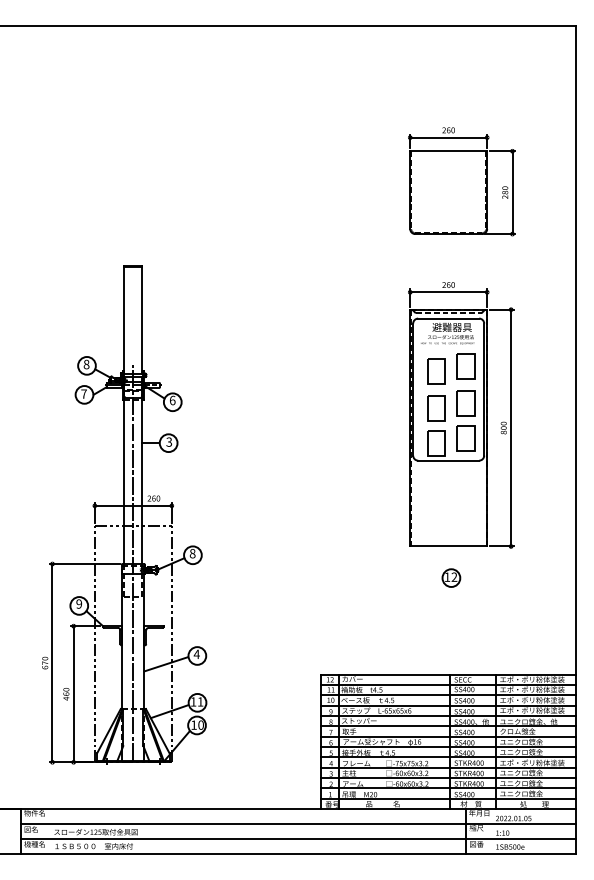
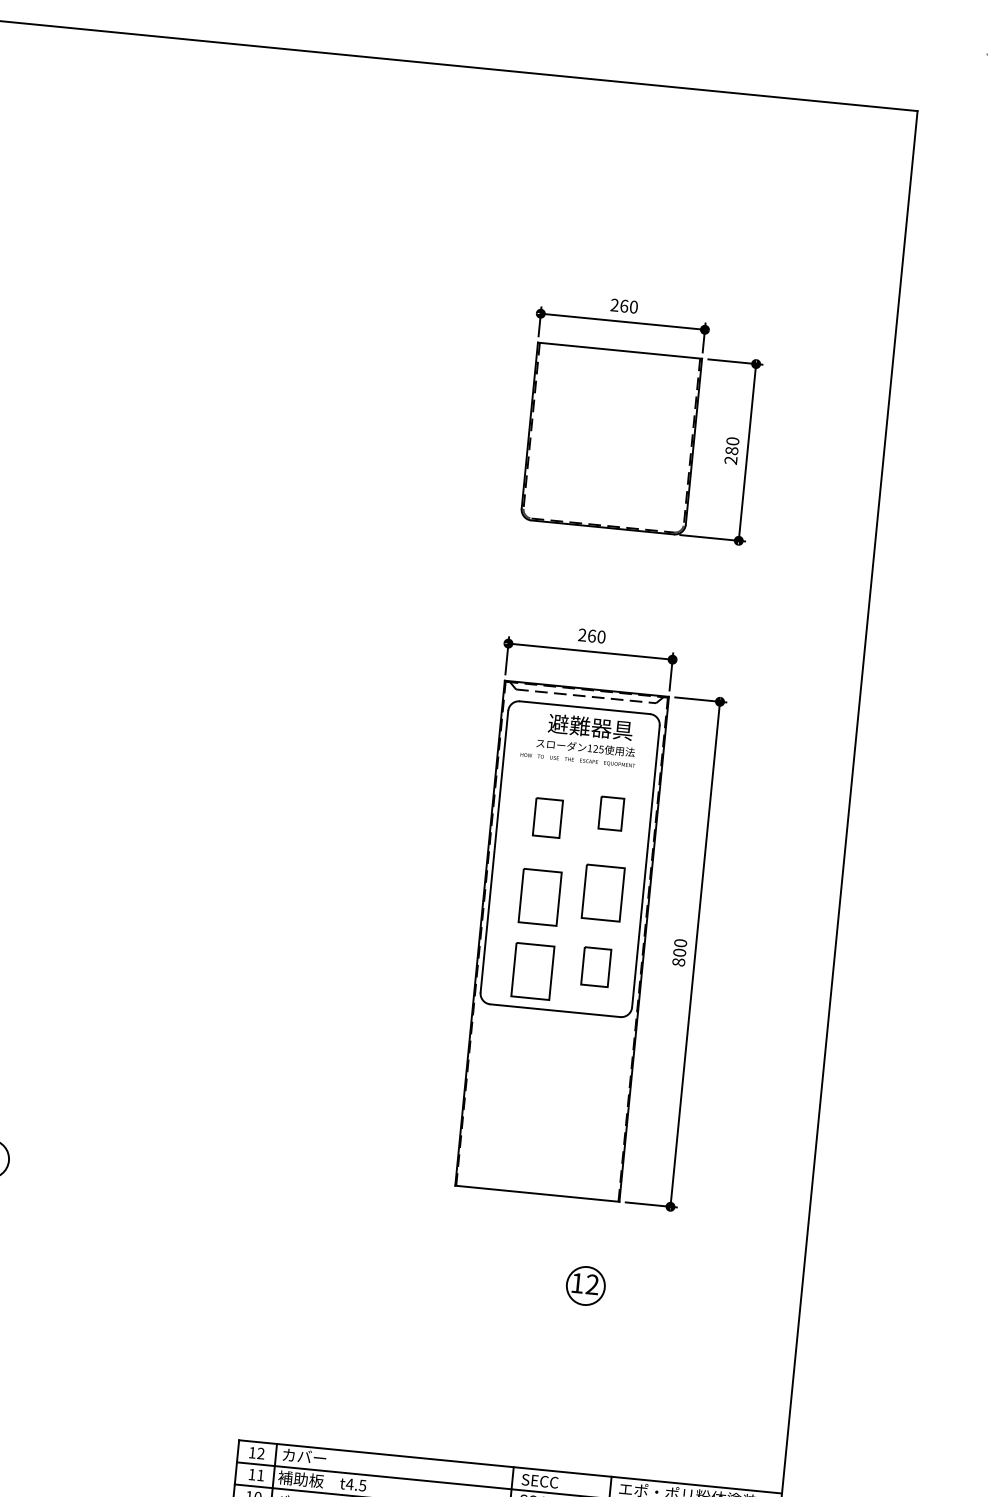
part: (465, 366) -> (610, 813), size x0.6
part: (436, 371) -> (547, 817), size x0.7
part: (465, 438) -> (595, 966), size x0.7
part: (451, 577) -> (586, 1284), moved

